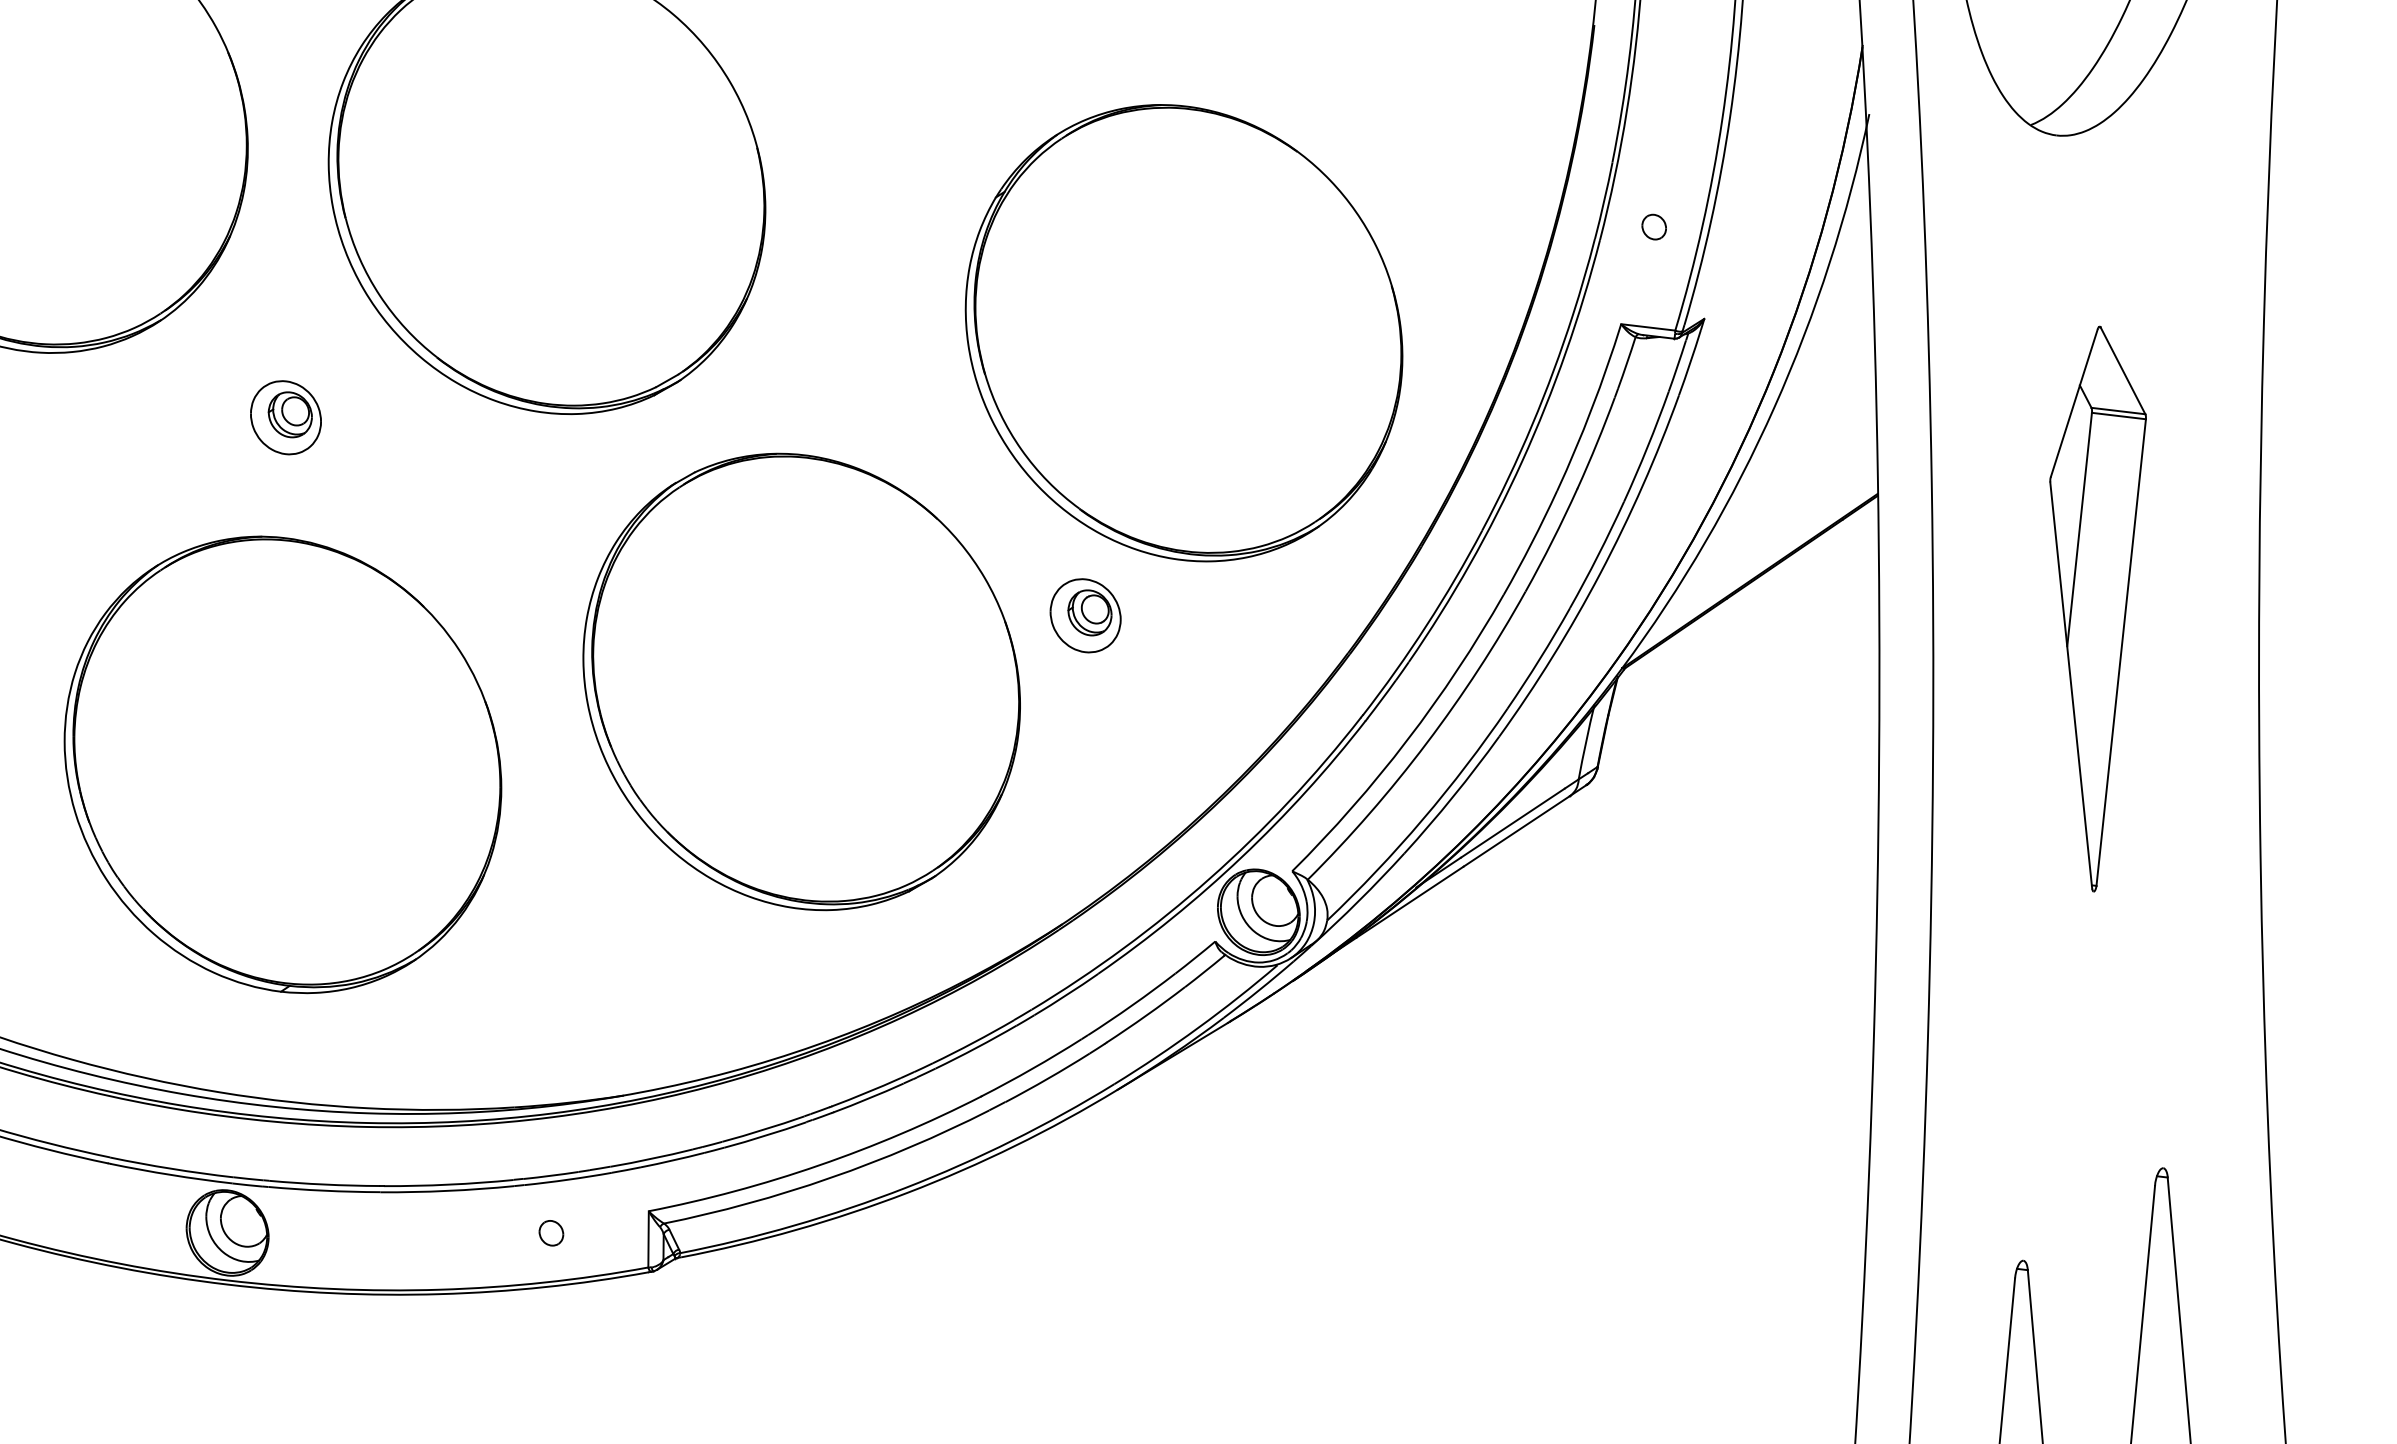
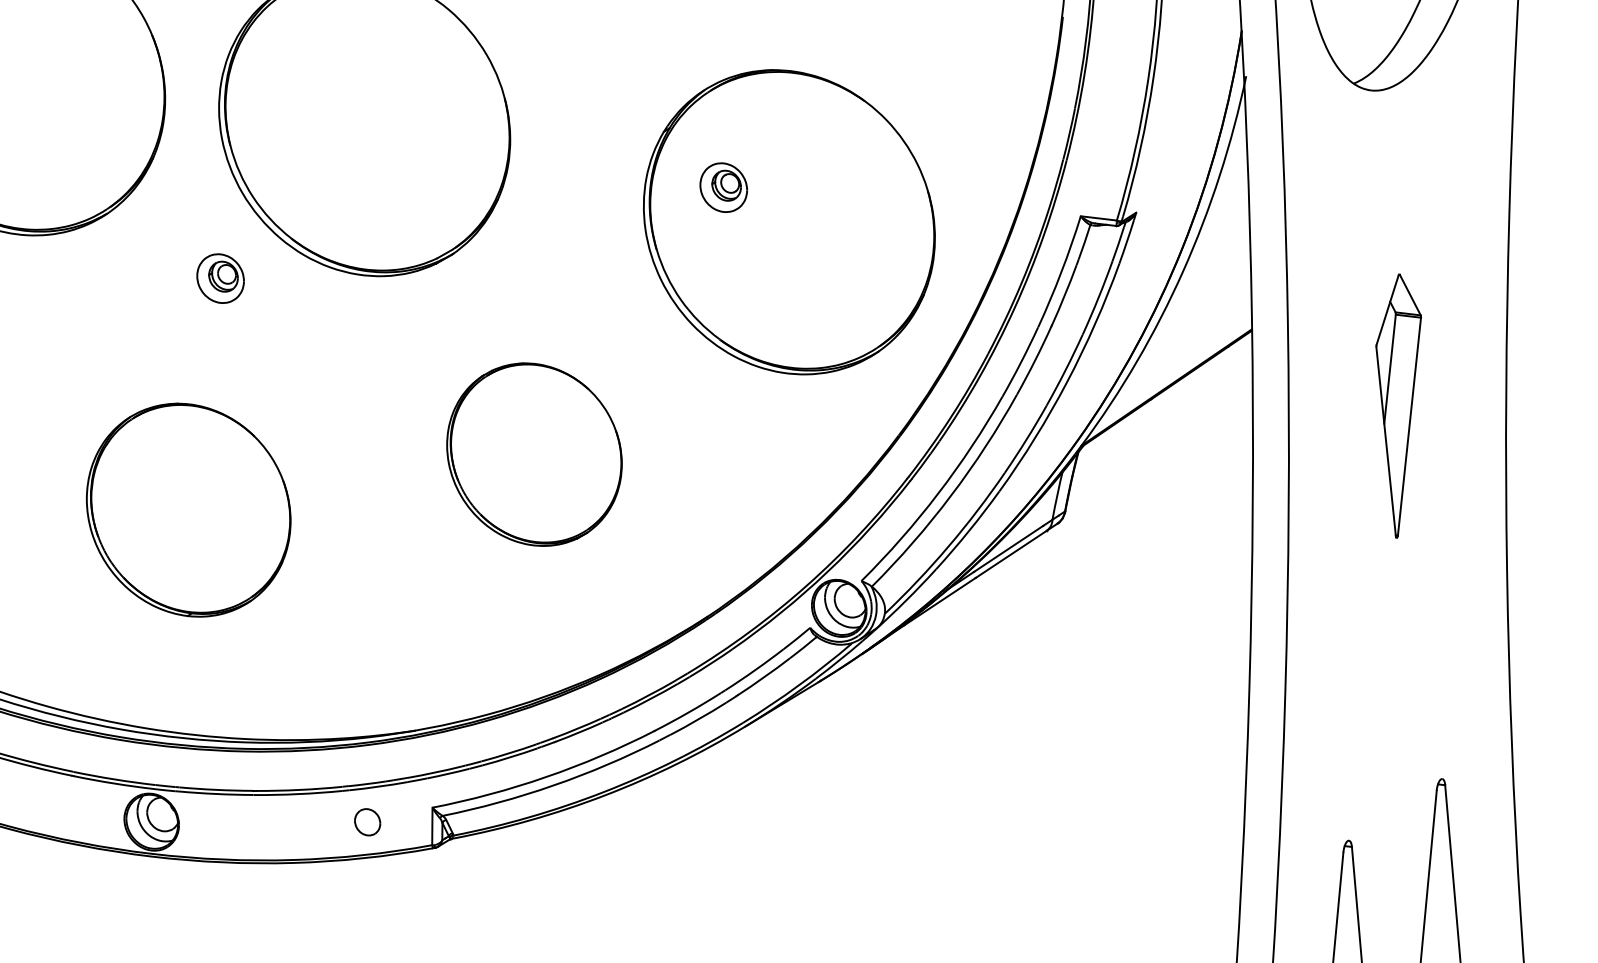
part: (1653, 227) -> (1102, 151), removed
part: (285, 417) -> (220, 278), moved
part: (2097, 609) -> (1398, 406), size x0.7
part: (1085, 615) -> (723, 187), moved
part: (801, 681) -> (534, 454), size x0.6
part: (282, 765) -> (188, 510), size x0.7
part: (551, 1233) -> (367, 822), size x1.6

